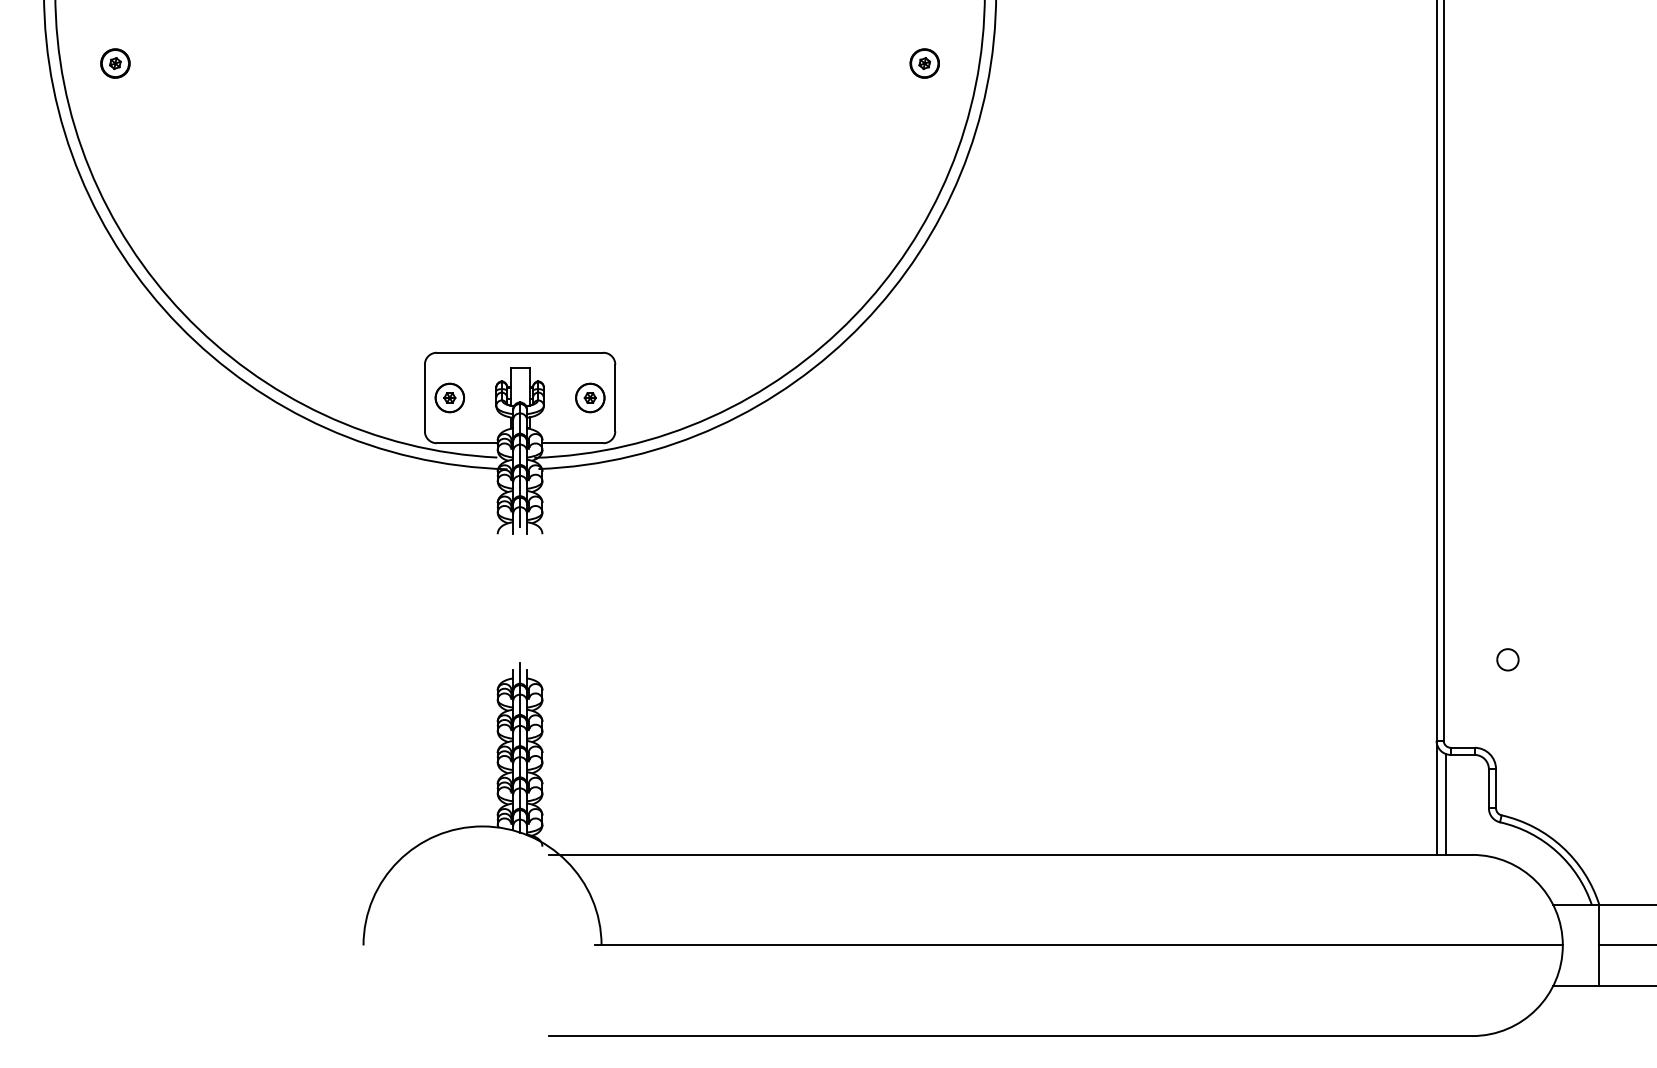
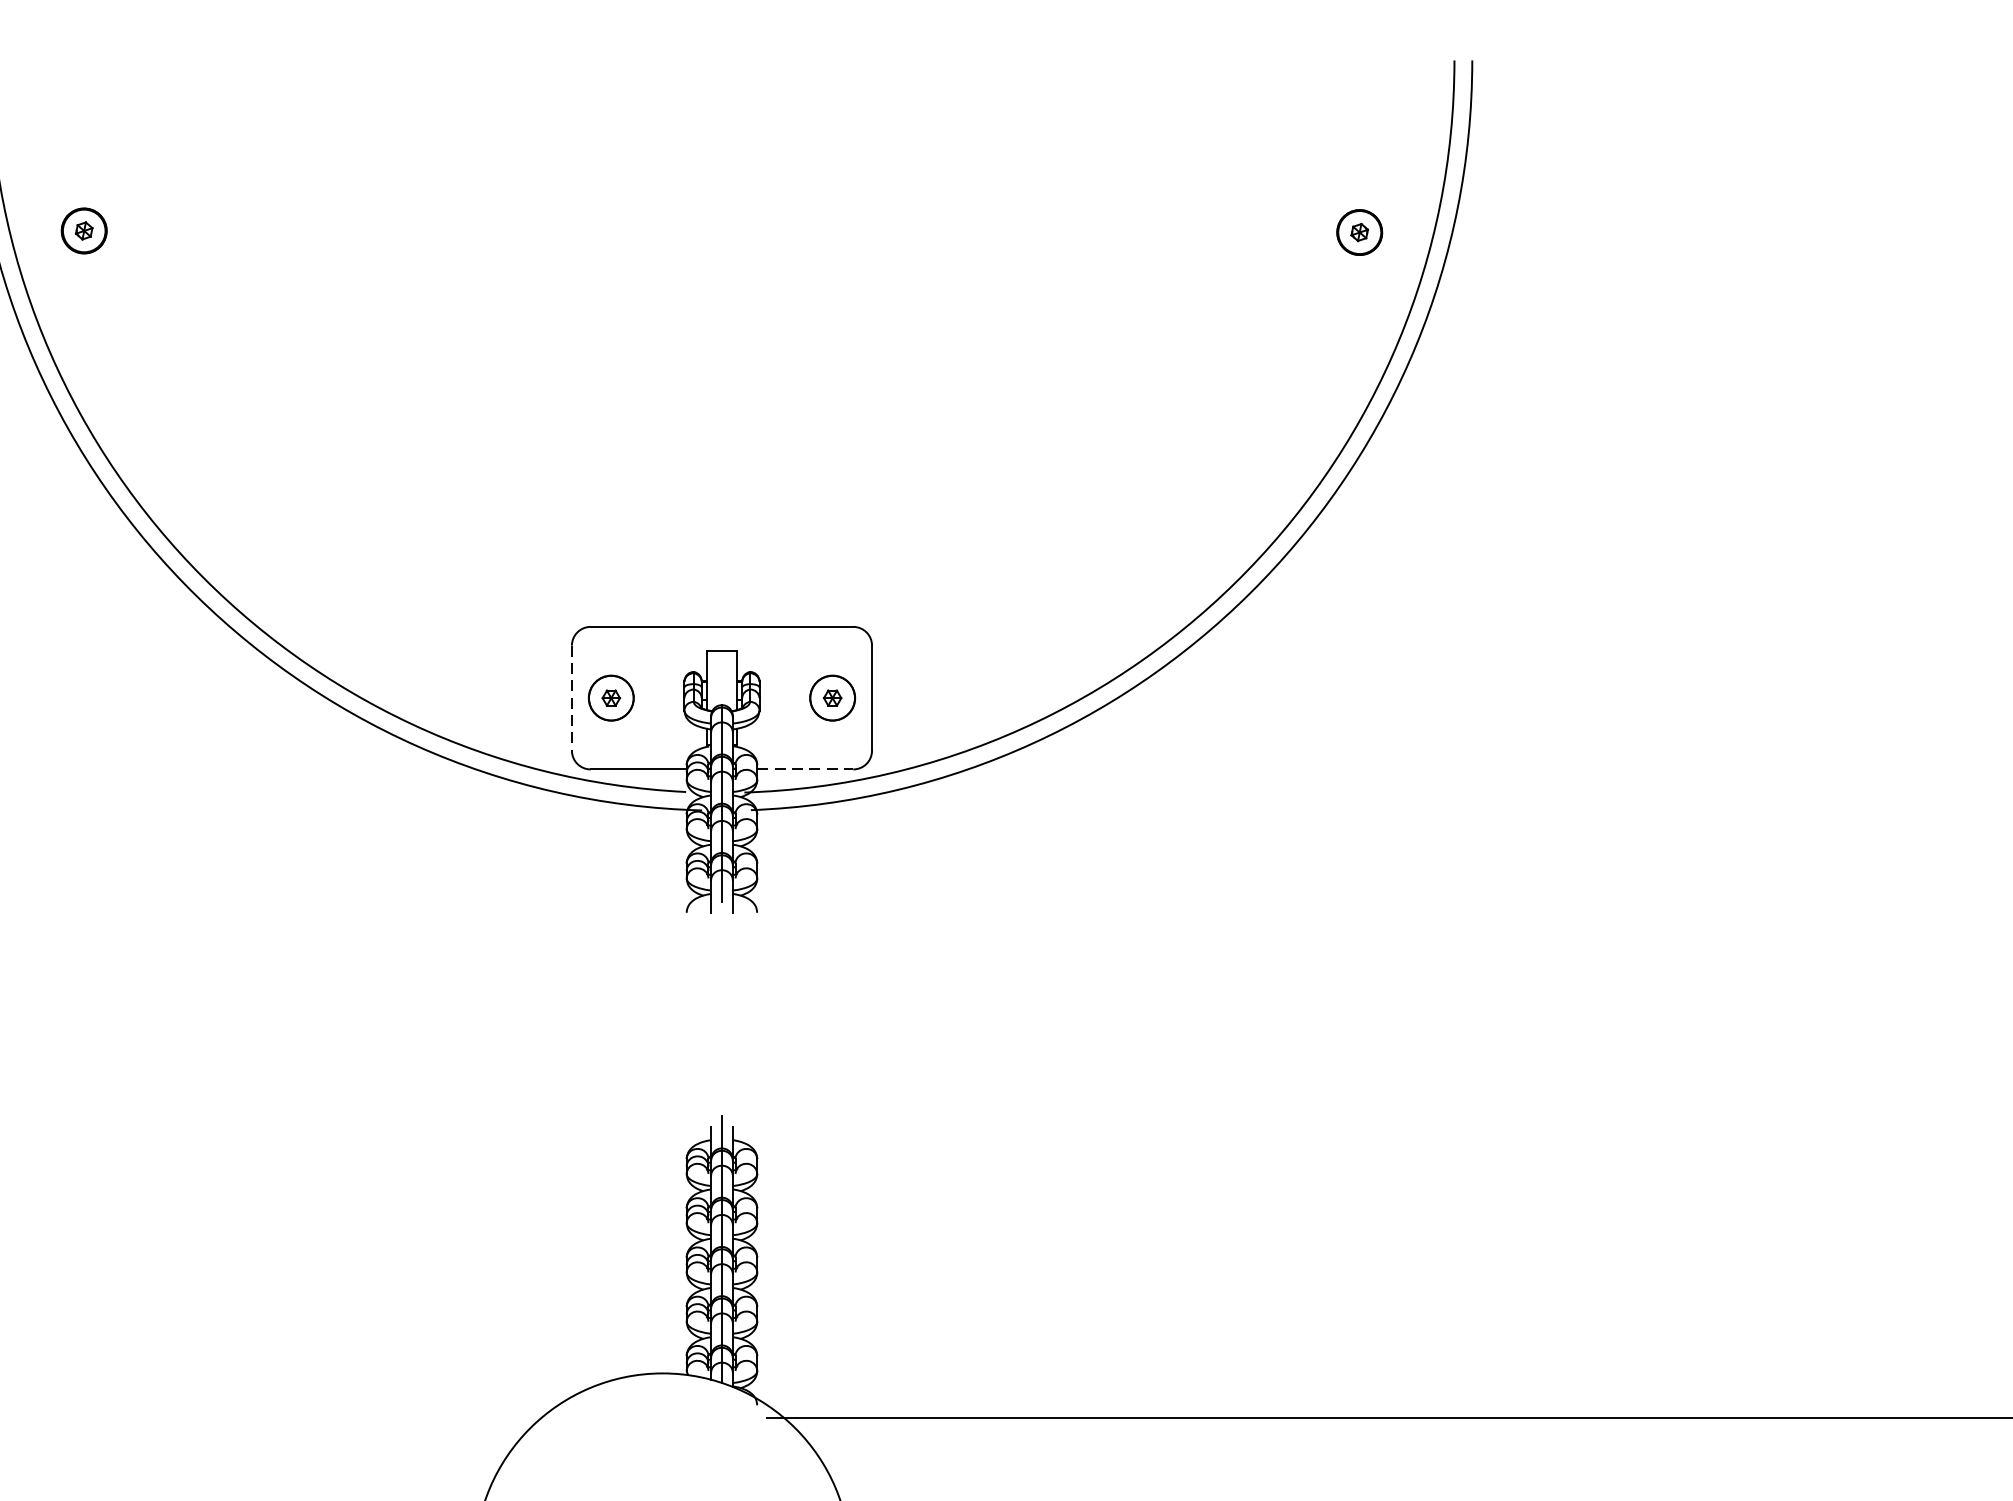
part: (115, 63) -> (84, 230), moved
part: (924, 63) -> (1359, 232), moved
line: (424, 398) -> (571, 698), solid -> dashed
line: (573, 443) -> (806, 769), solid -> dashed

